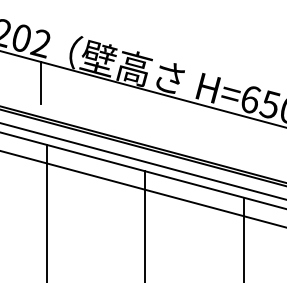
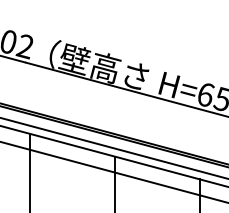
line: (40, 82) -> (24, 80), removed

